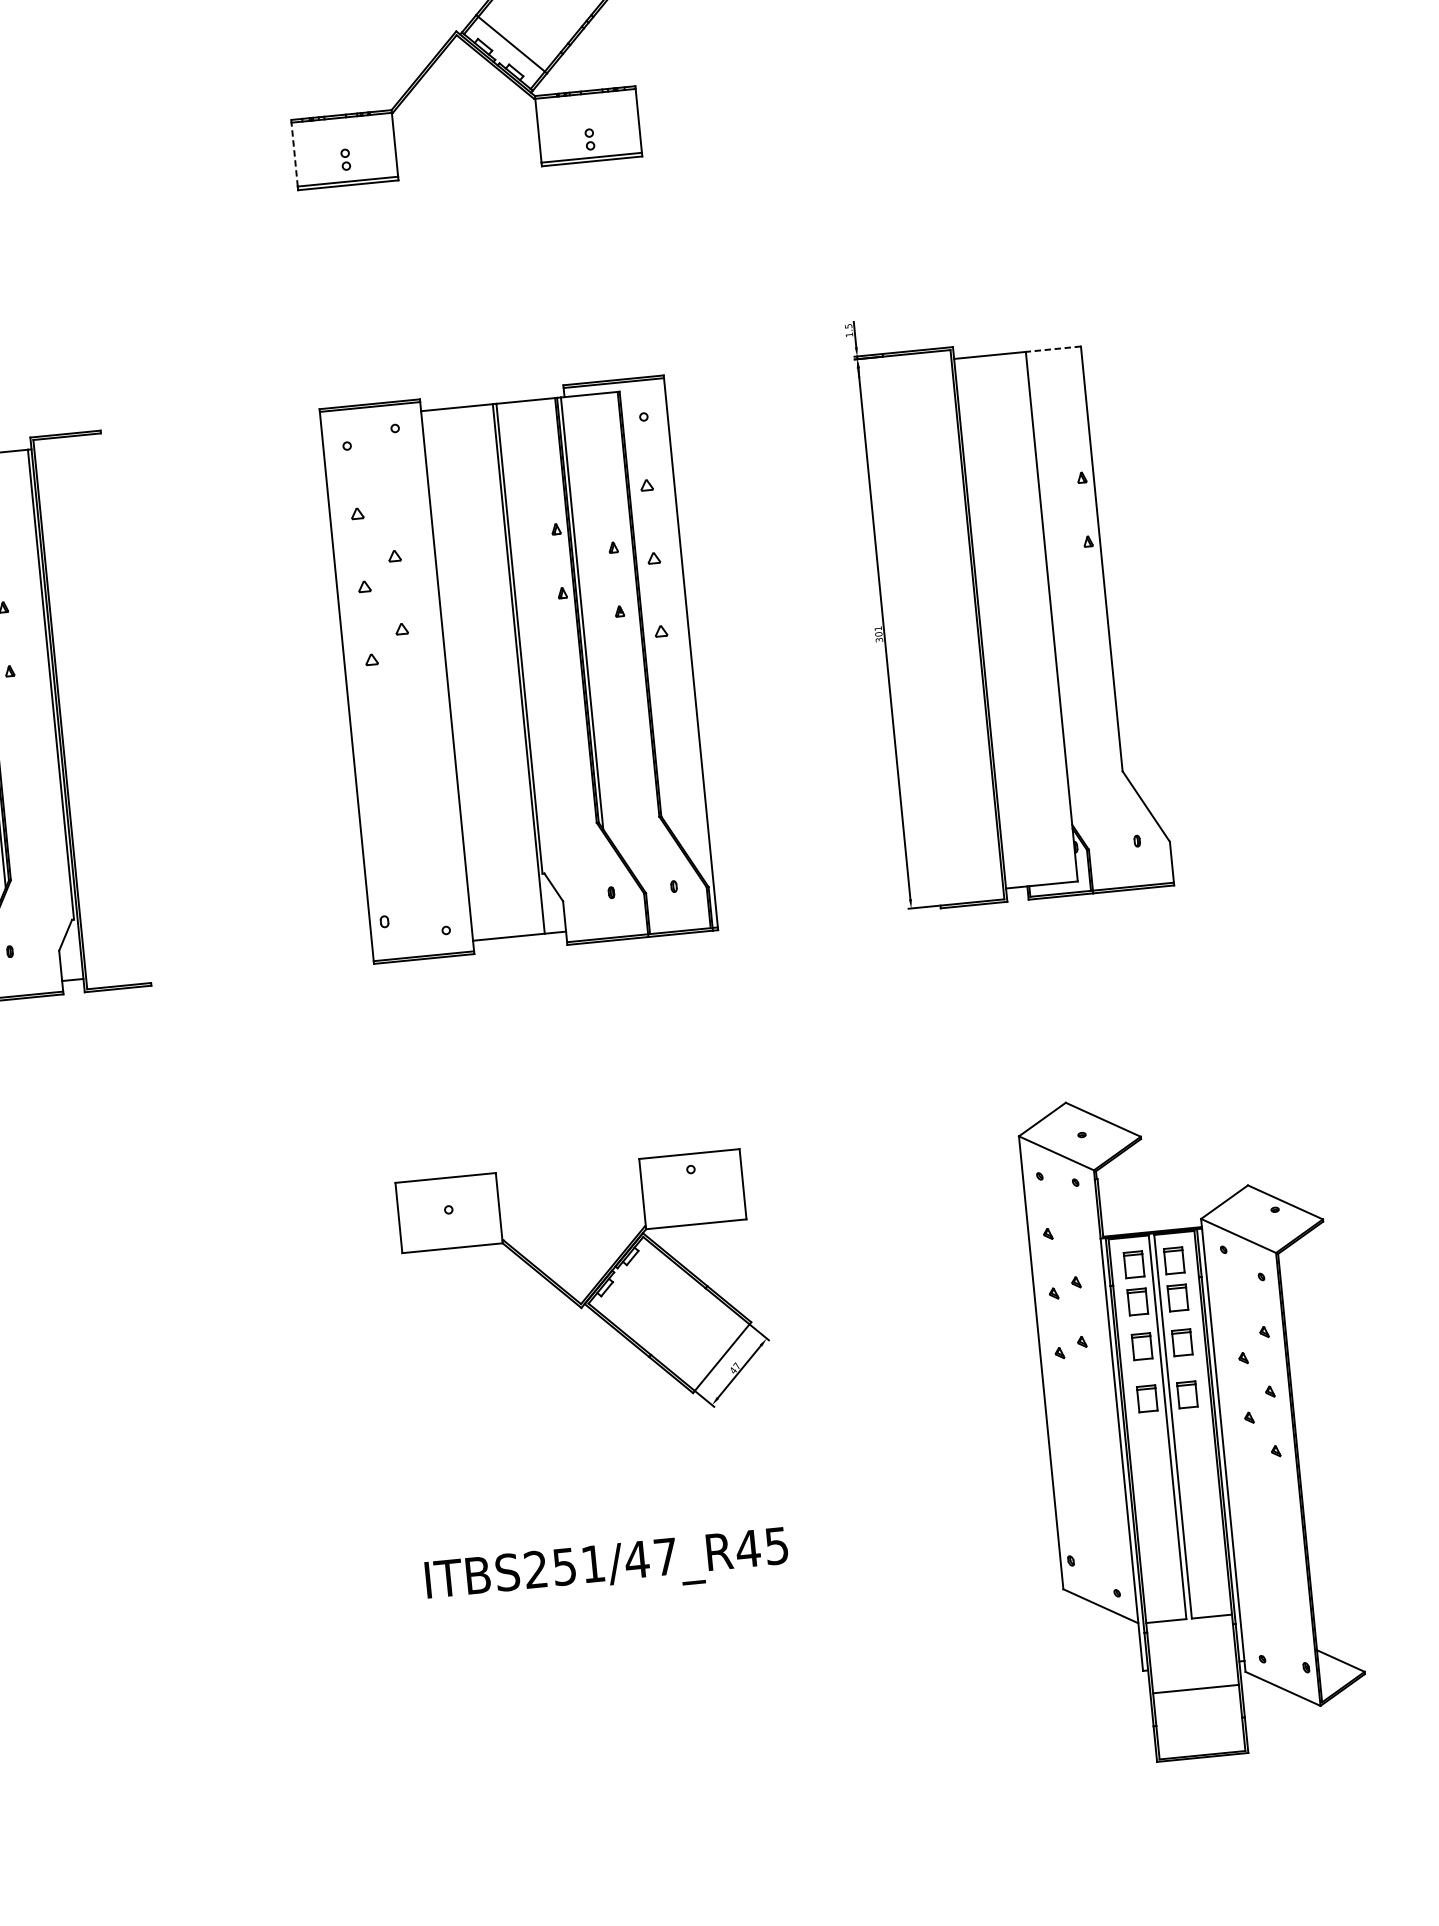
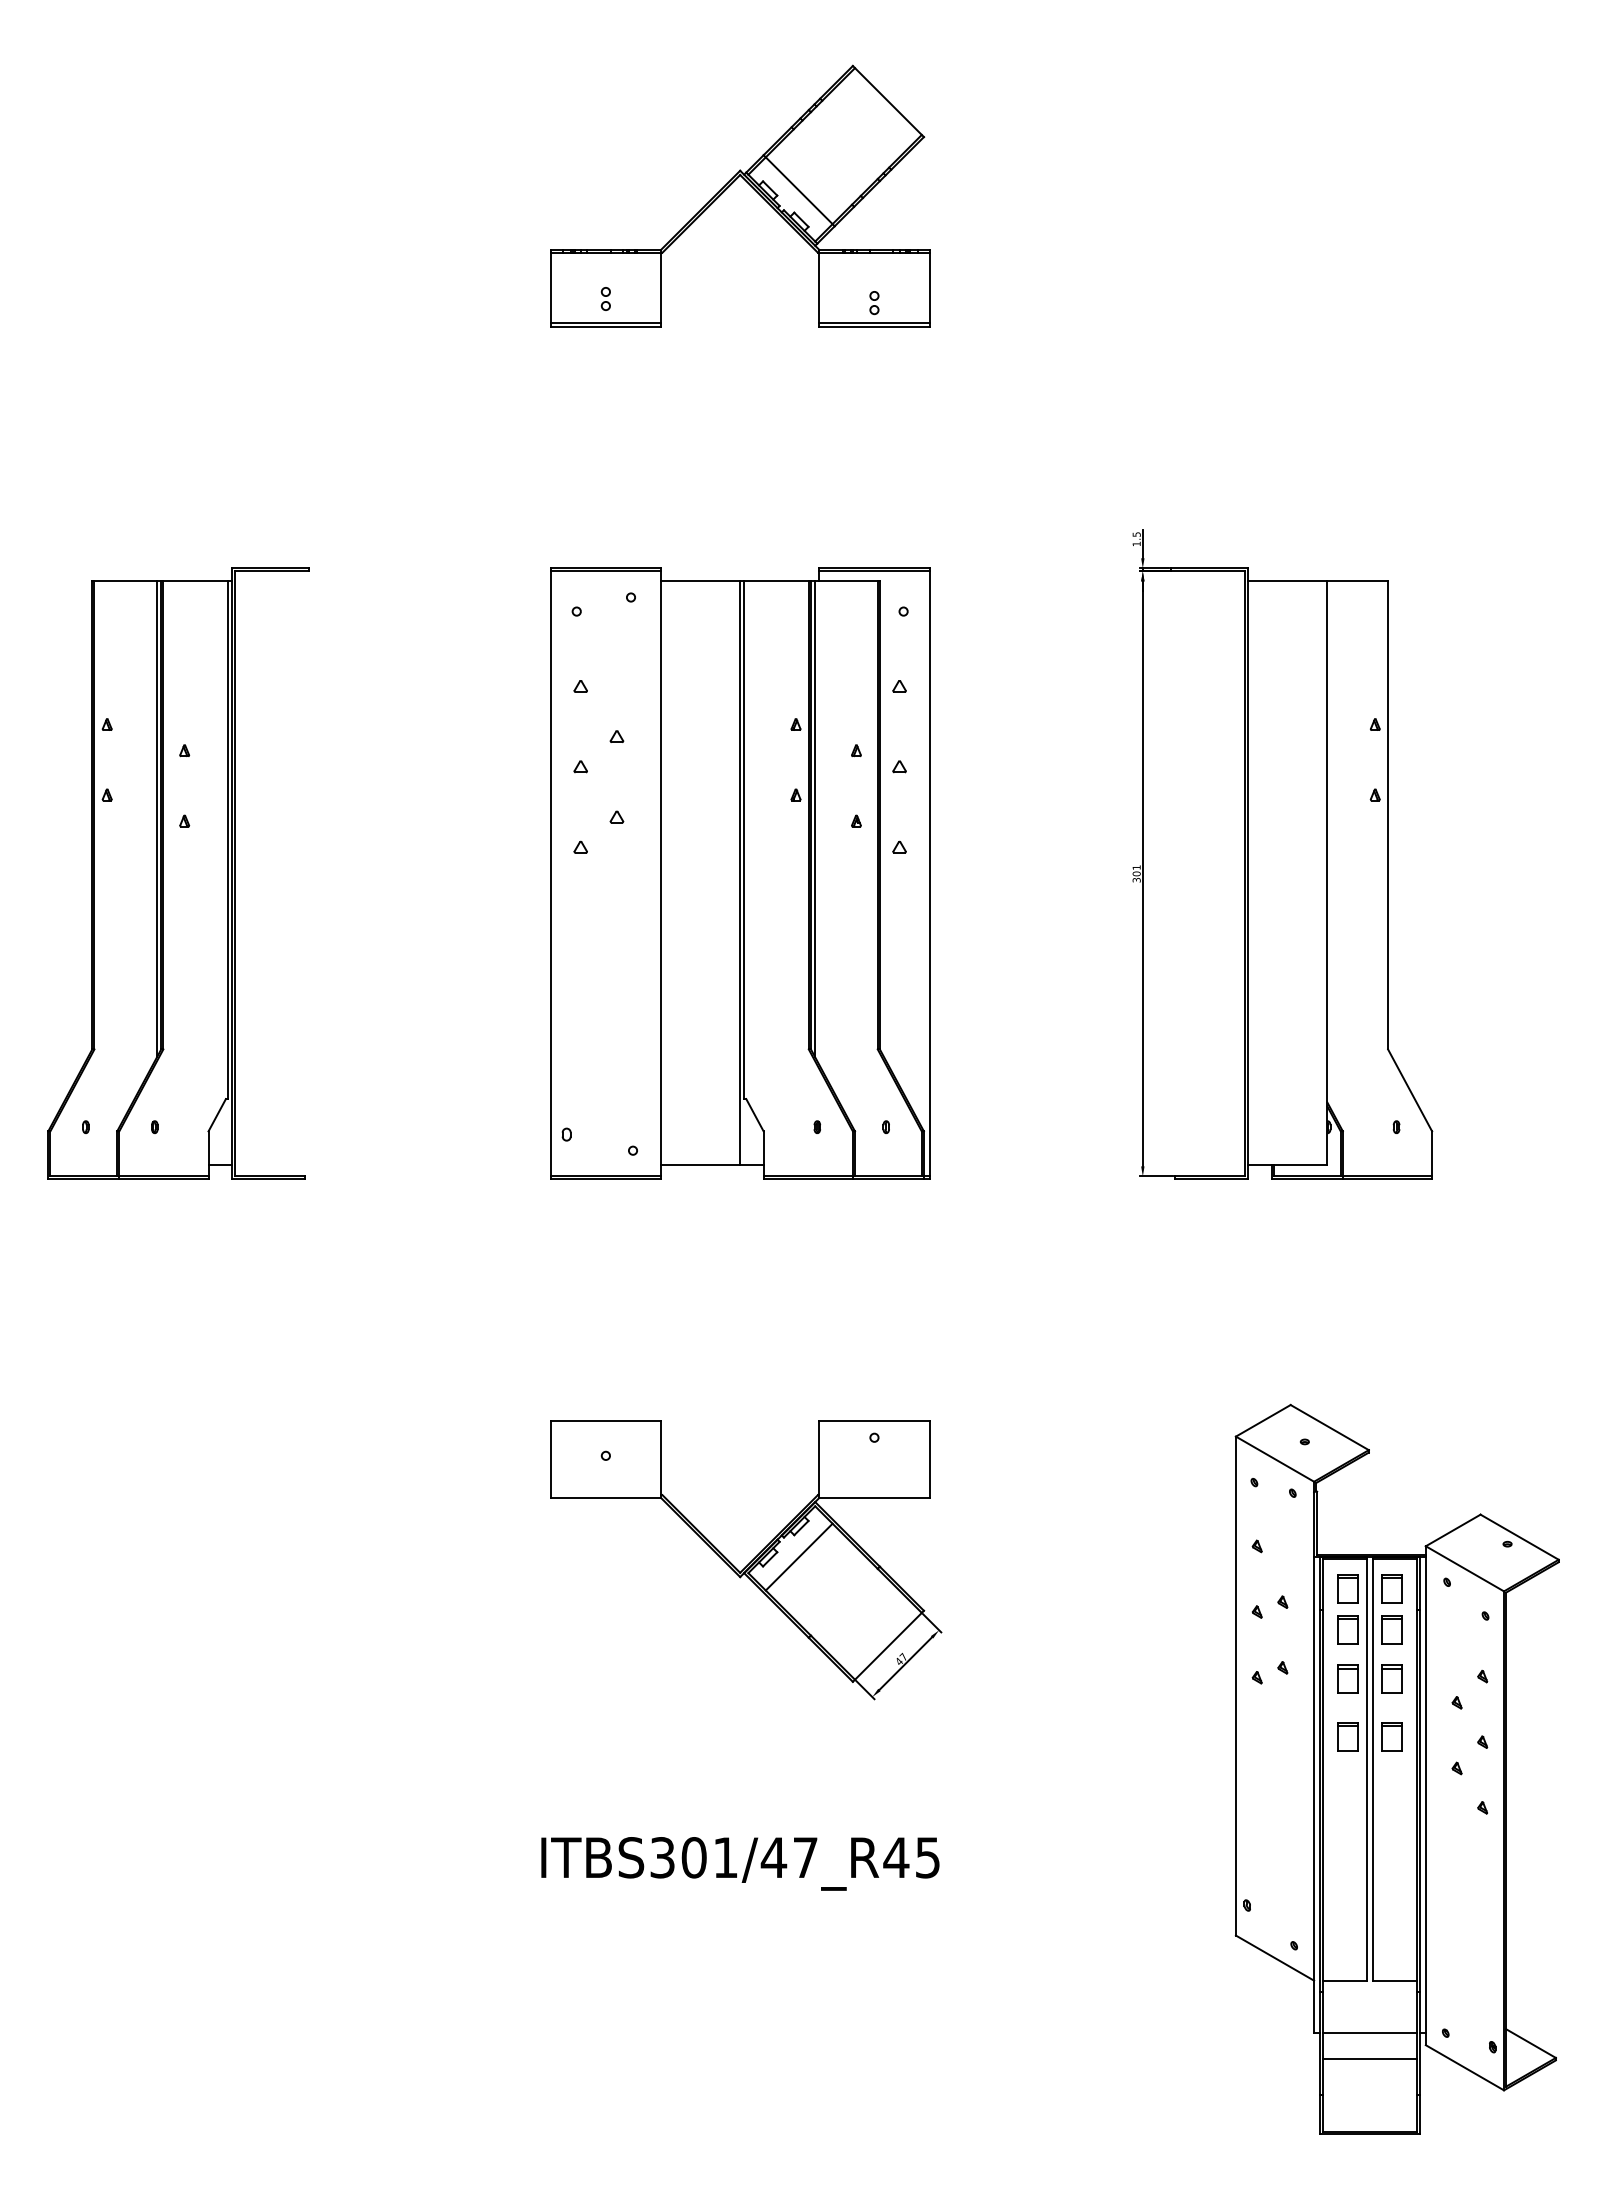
line: (294, 153) -> (550, 286), dashed -> solid
line: (1053, 349) -> (1357, 581), dashed -> solid
line: (632, 1284) -> (798, 1556), added
text: (550, 1568) -> (678, 1857), ITBS251/47_R45 -> ITBS301/47_R45
line: (1193, 1666) -> (1369, 2033), added

